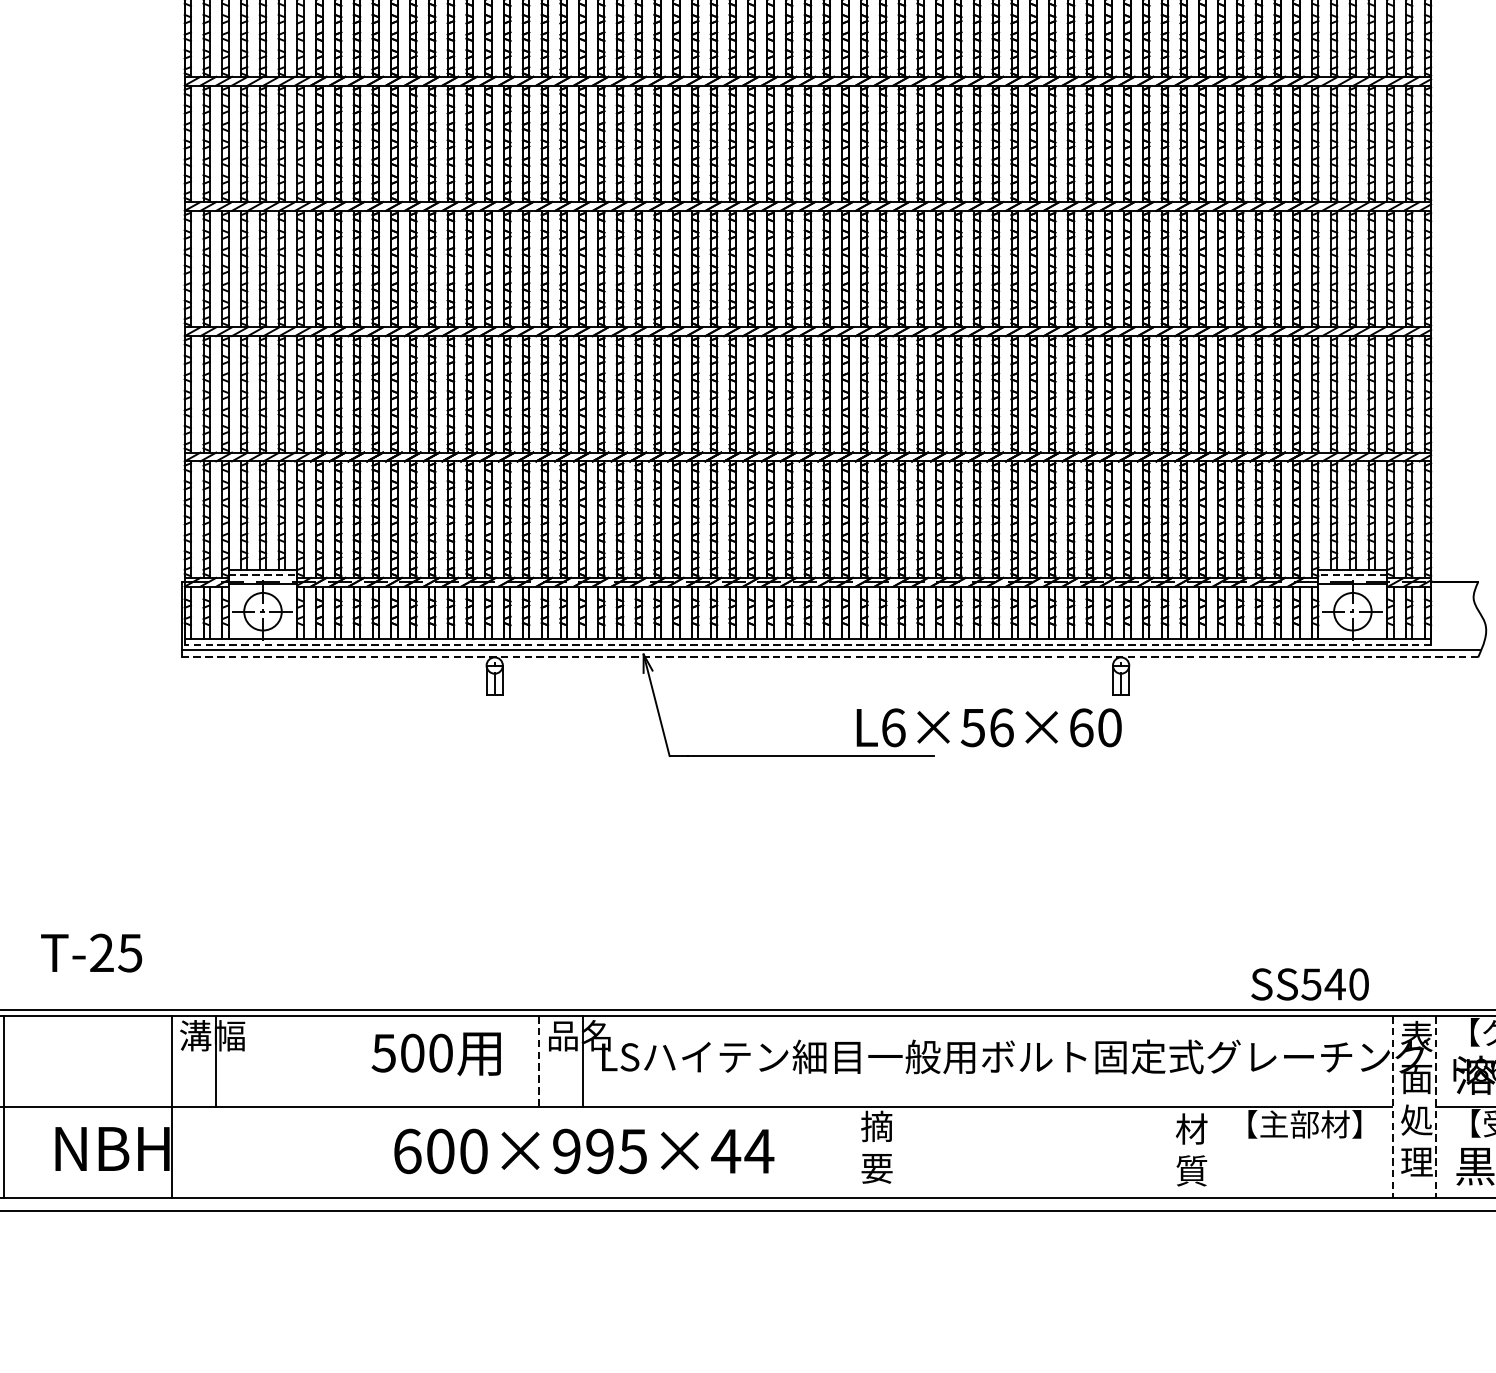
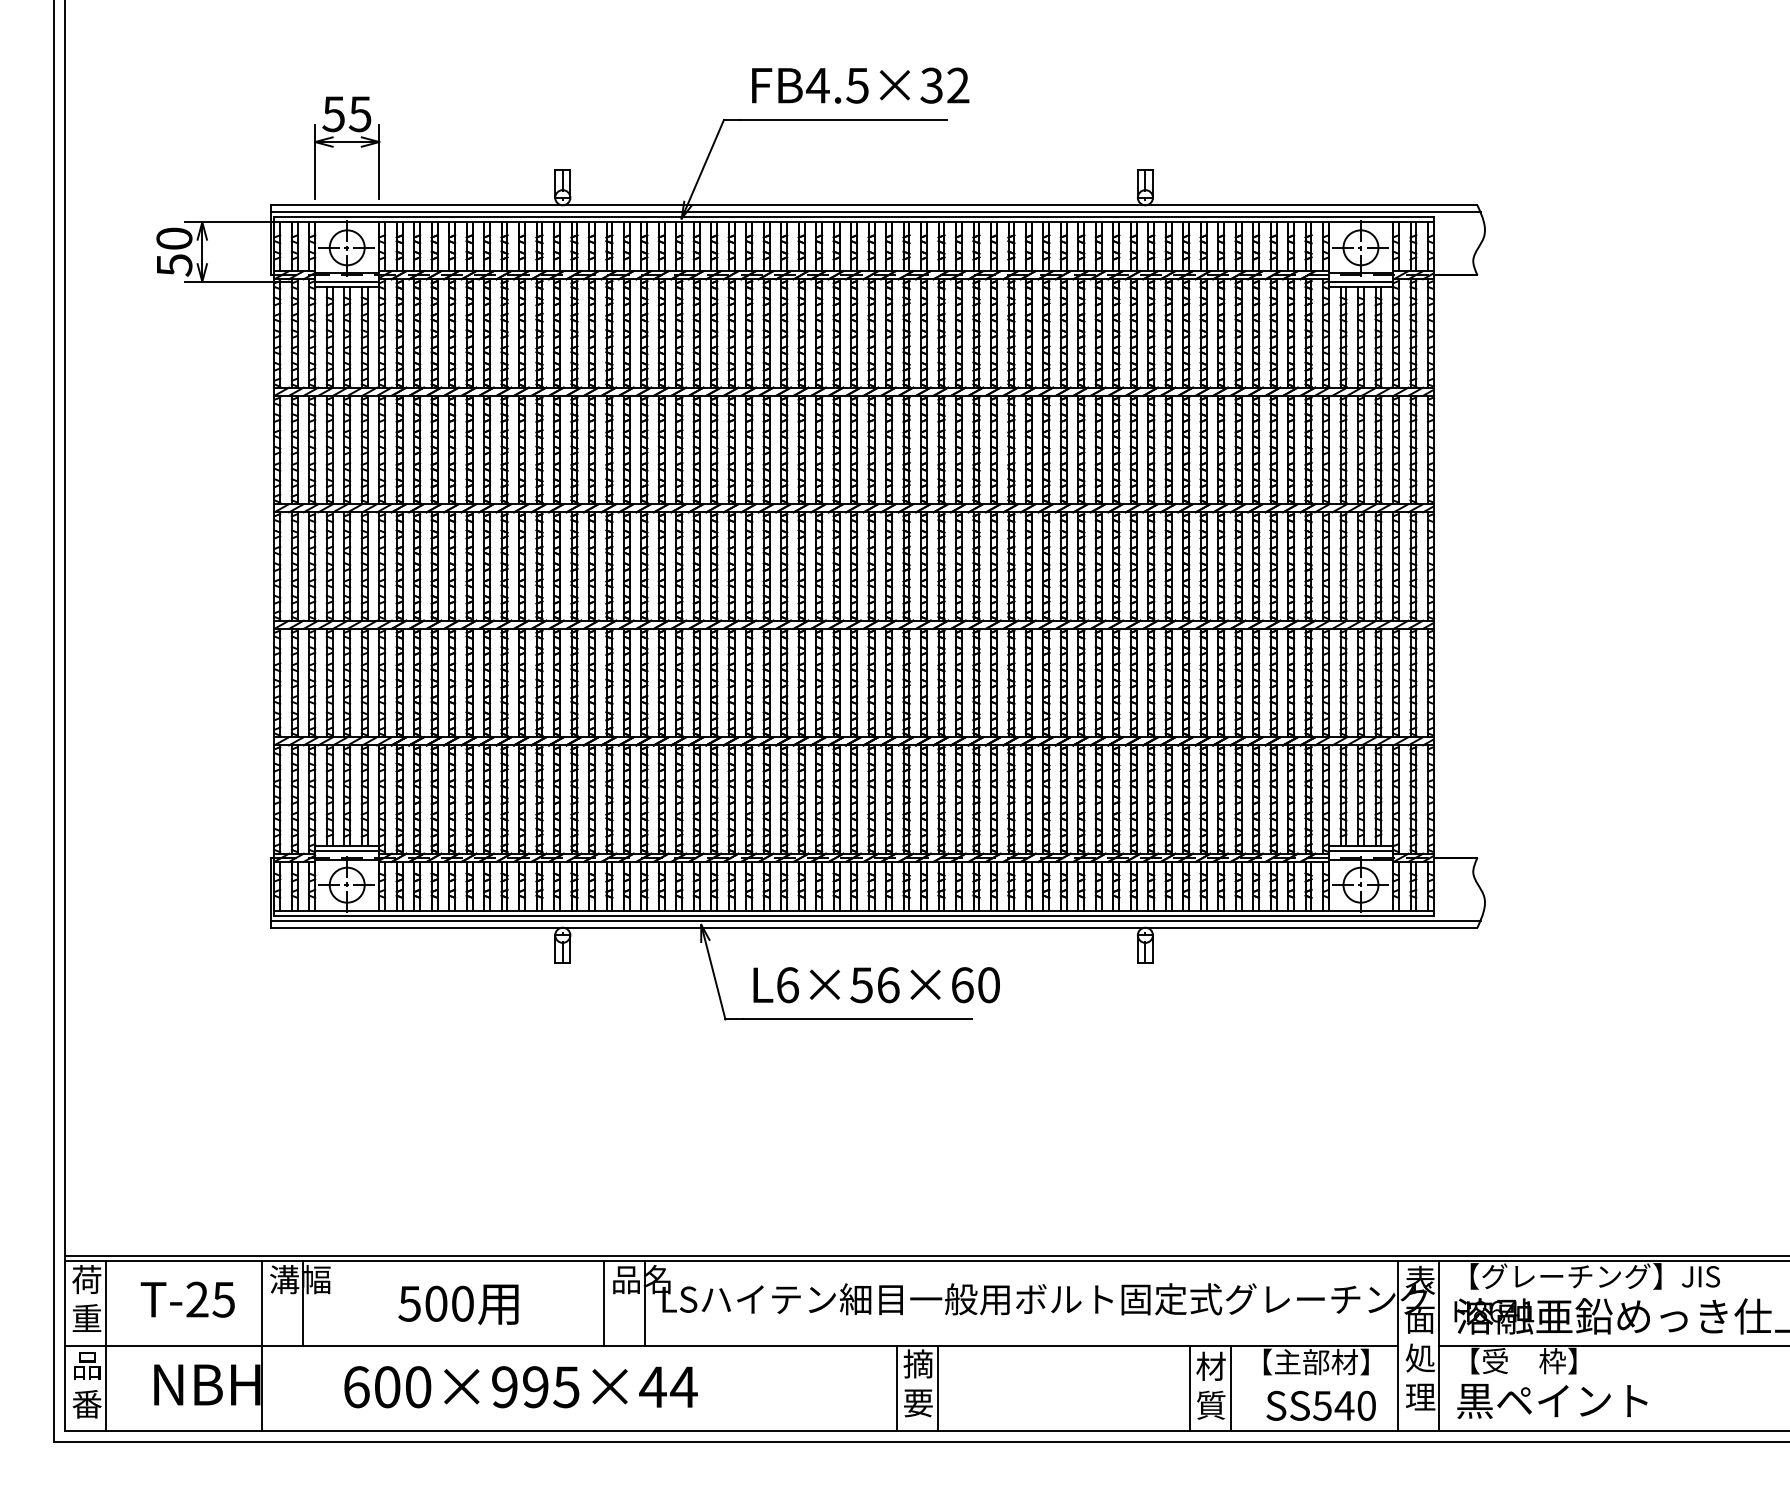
line: (263, 575) -> (347, 851), dashed -> solid
line: (1352, 575) -> (1360, 851), dashed -> solid
line: (808, 645) -> (854, 916), dashed -> solid
line: (829, 657) -> (874, 927), dashed -> solid
text: (988, 728) -> (876, 985), moved
text: (91, 952) -> (187, 1299), moved
text: (1309, 984) -> (1320, 1405), moved
text: (436, 1053) -> (458, 1304), moved
line: (539, 1062) -> (604, 1304), dashed -> solid
line: (1392, 1107) -> (1397, 1346), dashed -> solid
line: (1436, 1107) -> (1438, 1346), dashed -> solid
text: (583, 1151) -> (520, 1387), moved
line: (854, 1152) -> (897, 1388), added
line: (897, 1152) -> (937, 1388), added
line: (1168, 1152) -> (1189, 1388), added
line: (1212, 1152) -> (1230, 1388), added

